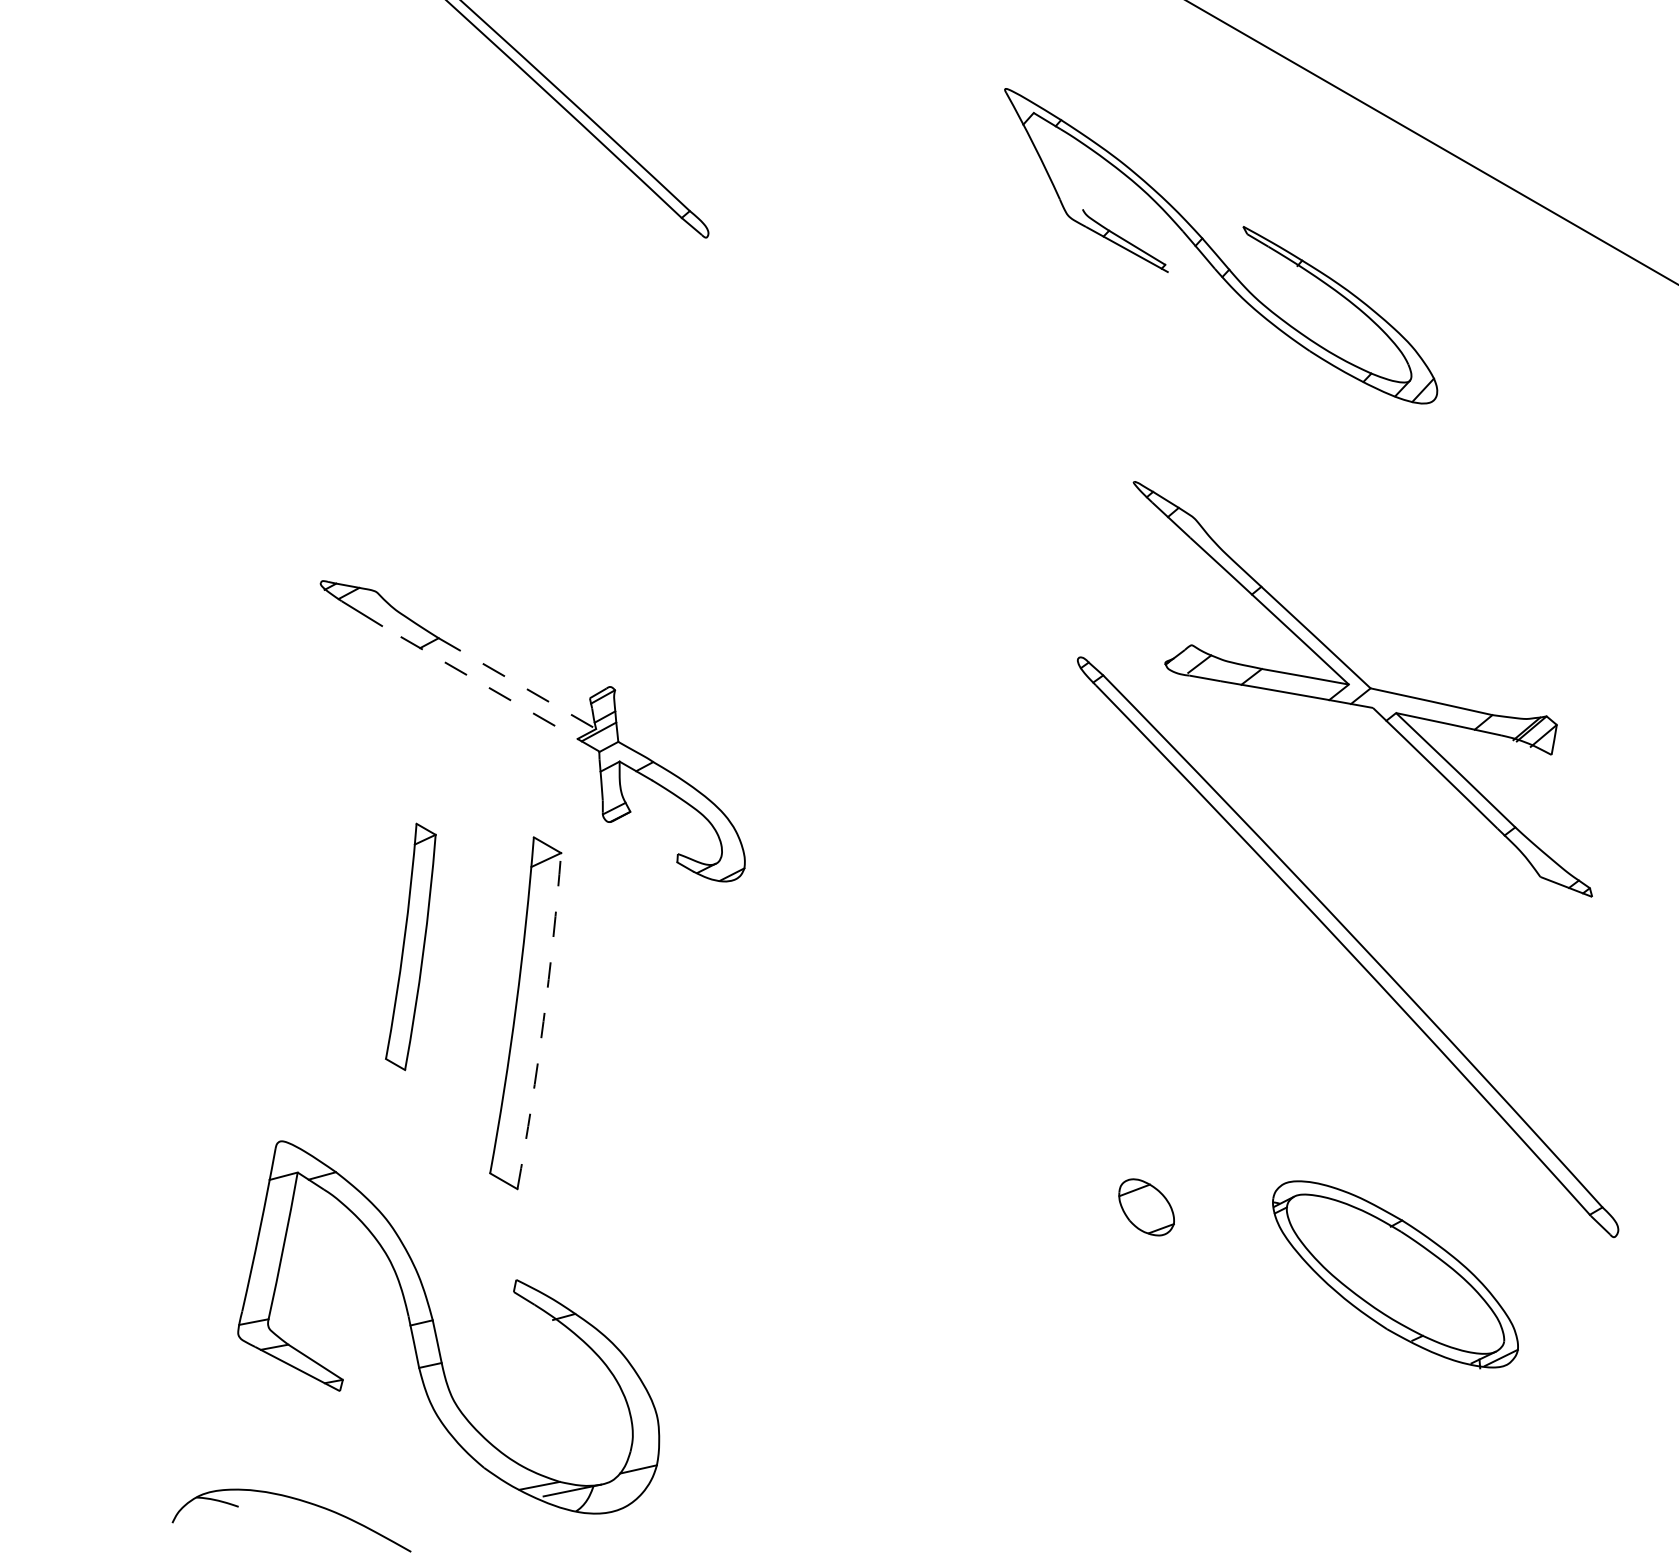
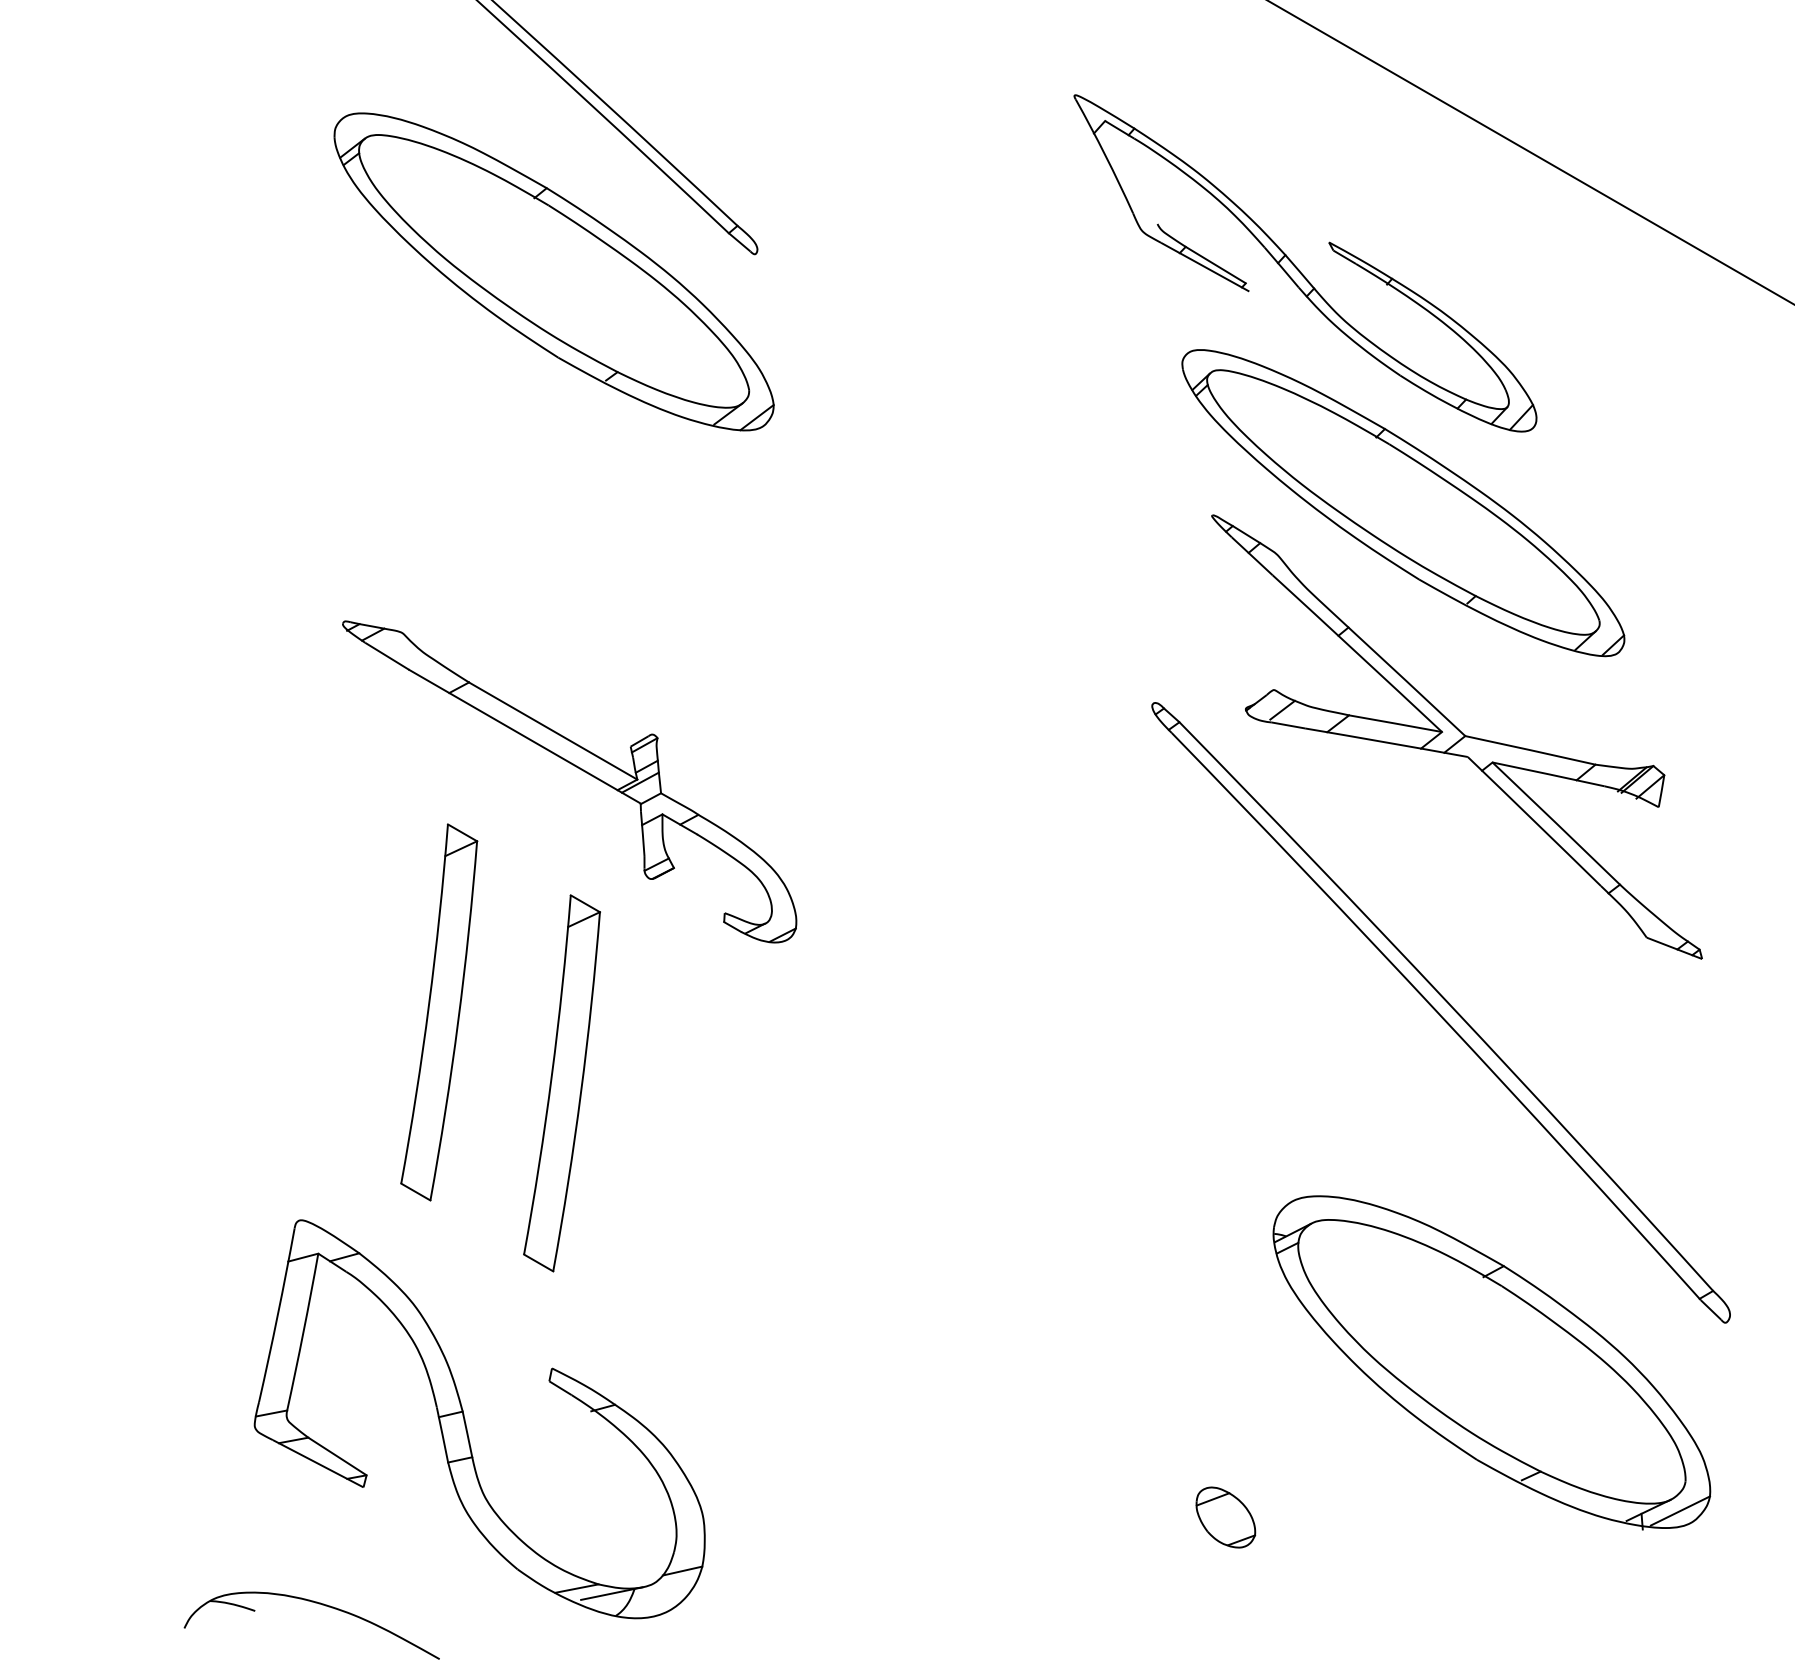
part: (518, 254) -> (554, 272), added
part: (1312, 470) -> (1403, 503), added
line: (517, 683) -> (553, 730), dashed -> solid
line: (491, 688) -> (525, 736), dashed -> solid
part: (410, 946) -> (438, 1012), size x1.43
arc: (543, 1021) -> (581, 1092), dashed -> solid
part: (1146, 1207) -> (1225, 1517), moved
part: (1395, 1274) -> (1491, 1362), size x1.67

